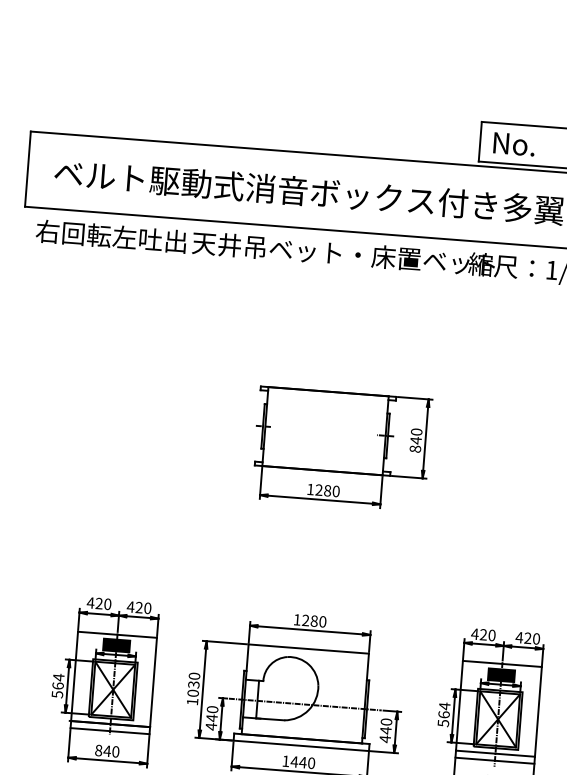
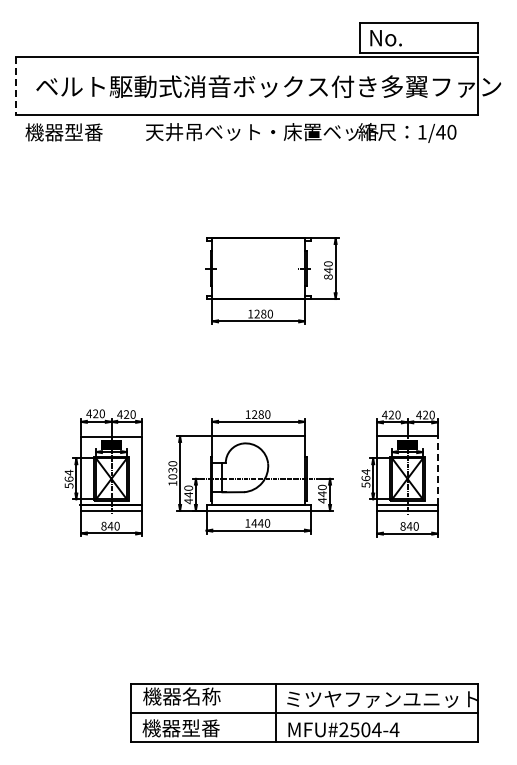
line: (27, 168) -> (15, 85), solid -> dashed
text: (110, 236) -> (82, 132), 右回転左吐出 -> 機器型番
line: (537, 711) -> (437, 470), solid -> dashed

